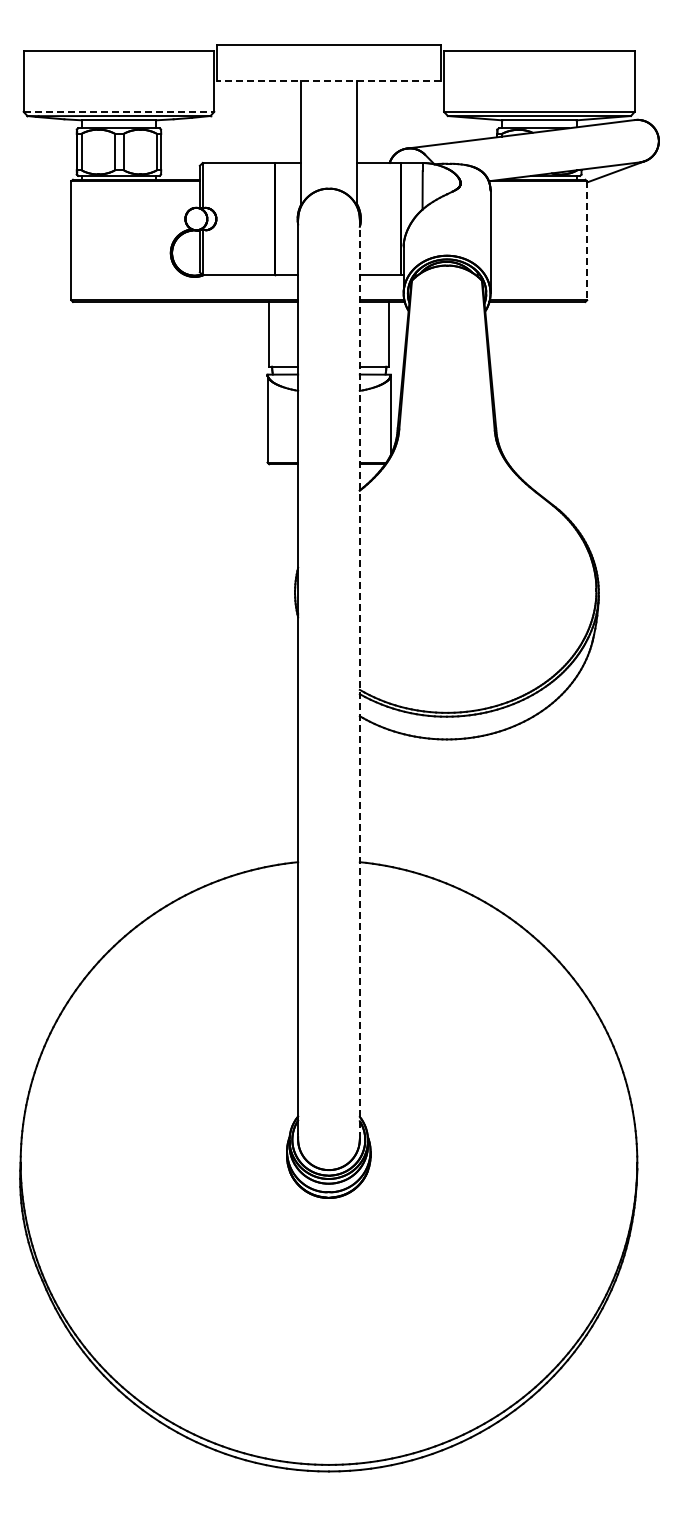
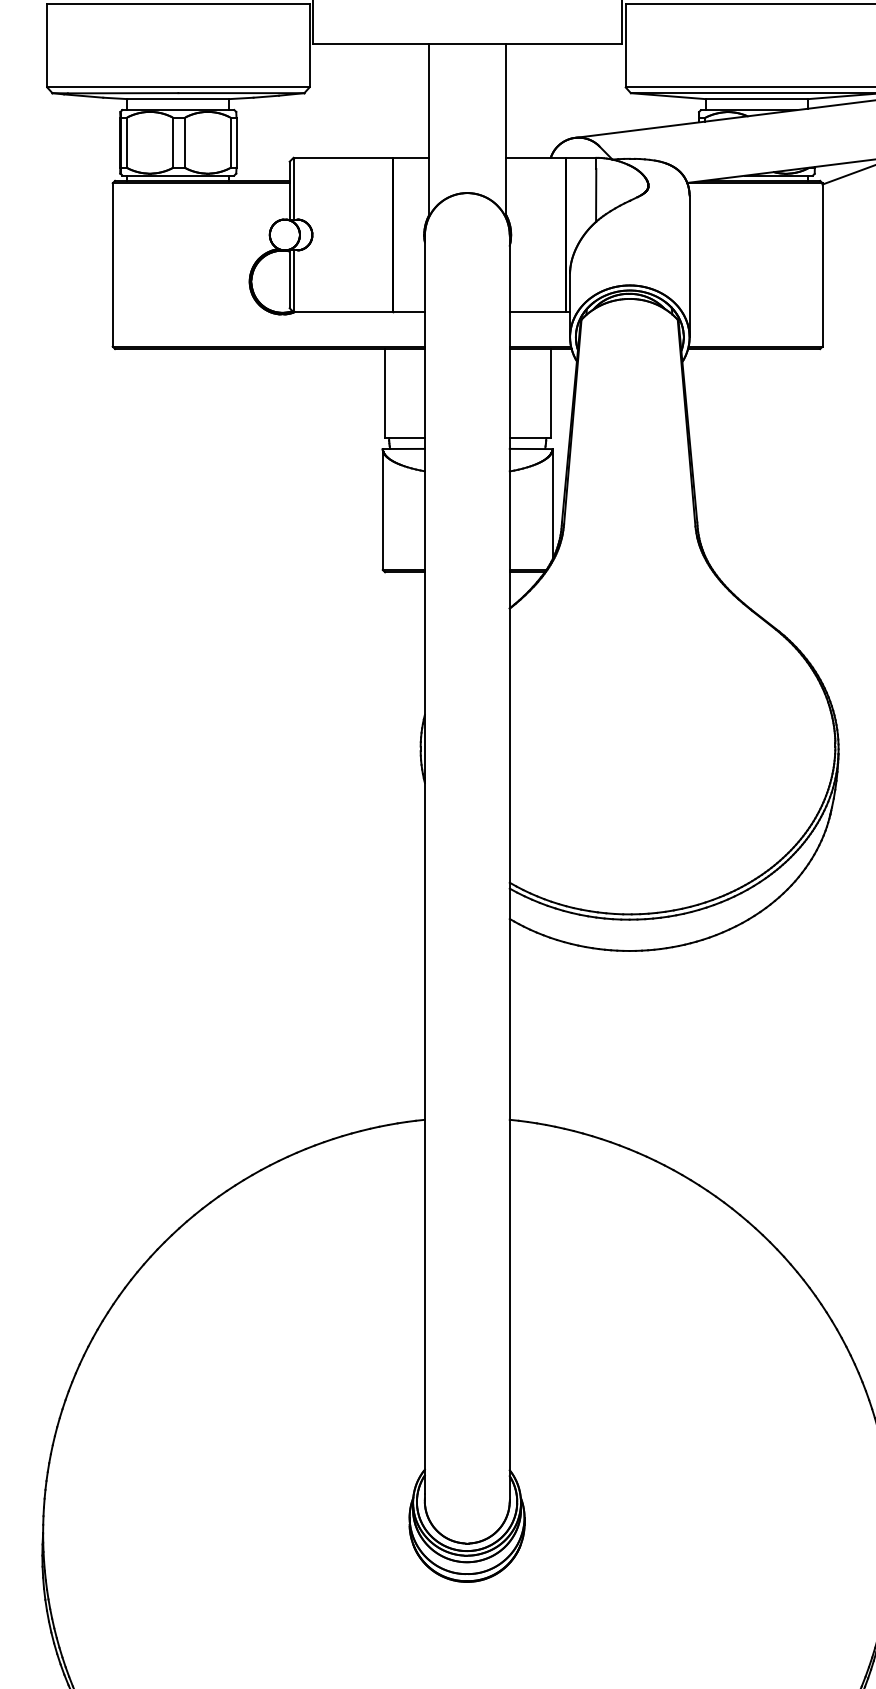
line: (328, 80) -> (466, 44), dashed -> solid
line: (119, 111) -> (179, 86), dashed -> solid
line: (587, 241) -> (823, 265), dashed -> solid
line: (359, 679) -> (509, 868), dashed -> solid

